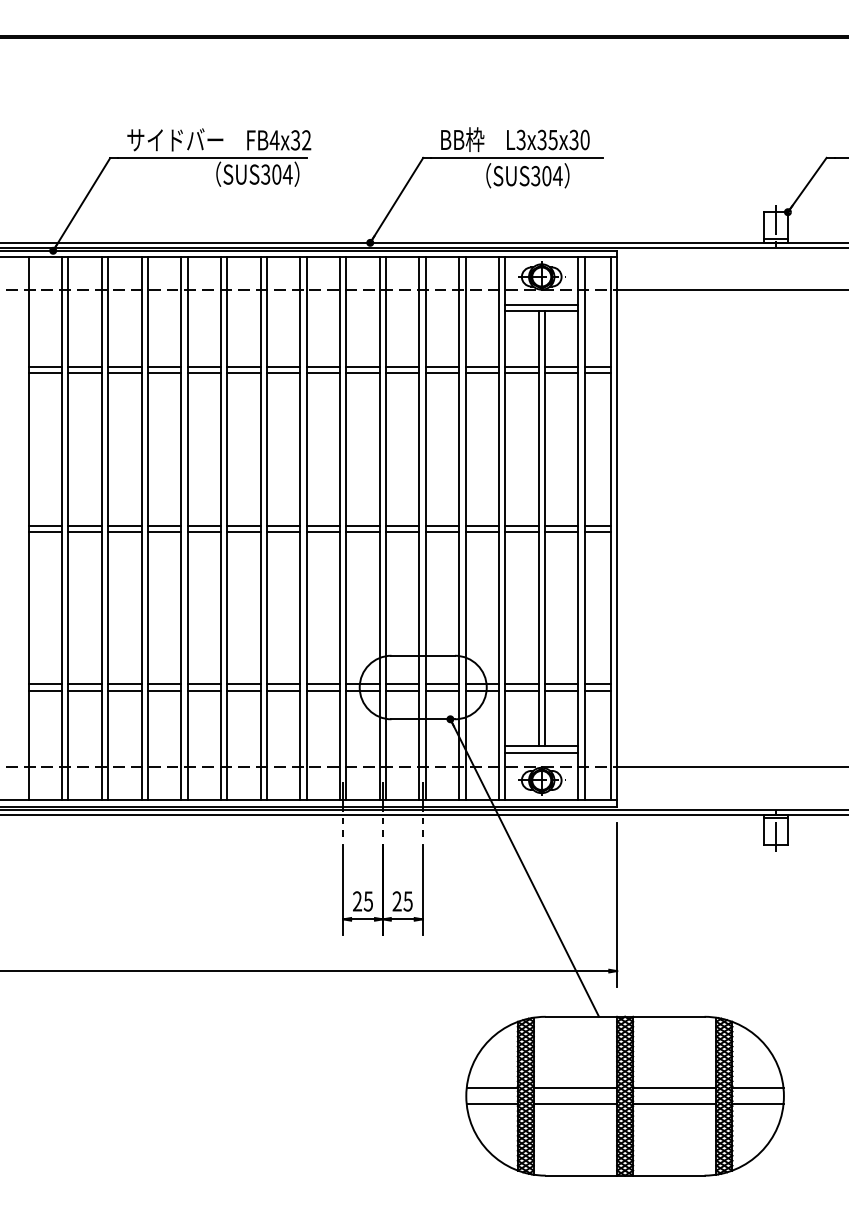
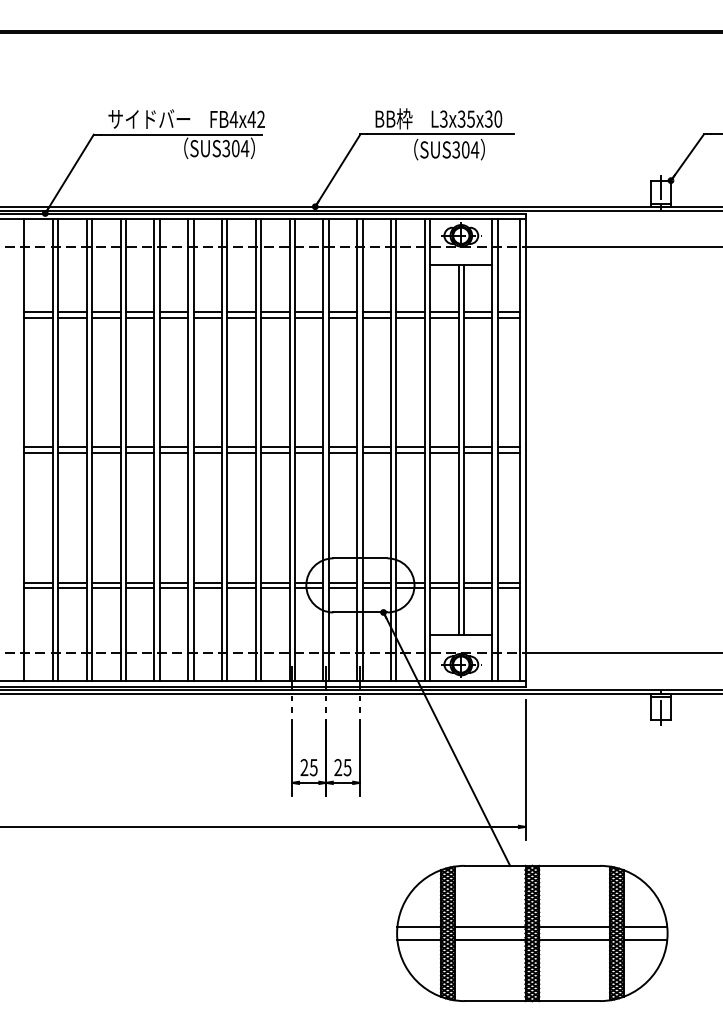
text: (295, 140) -> (251, 119), FB4x32 -> FB4x42
line: (541, 304) -> (461, 259), removed
line: (541, 752) -> (461, 640), removed

